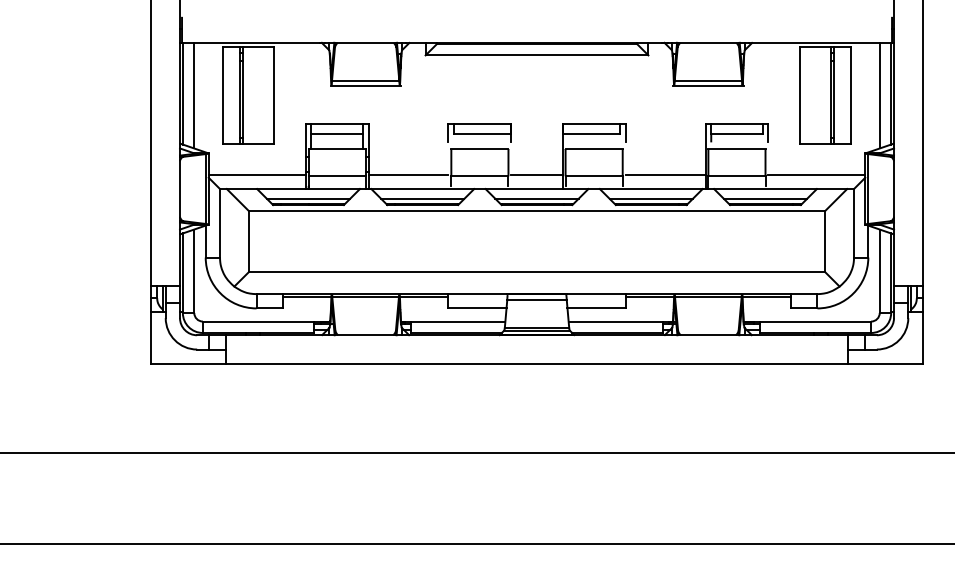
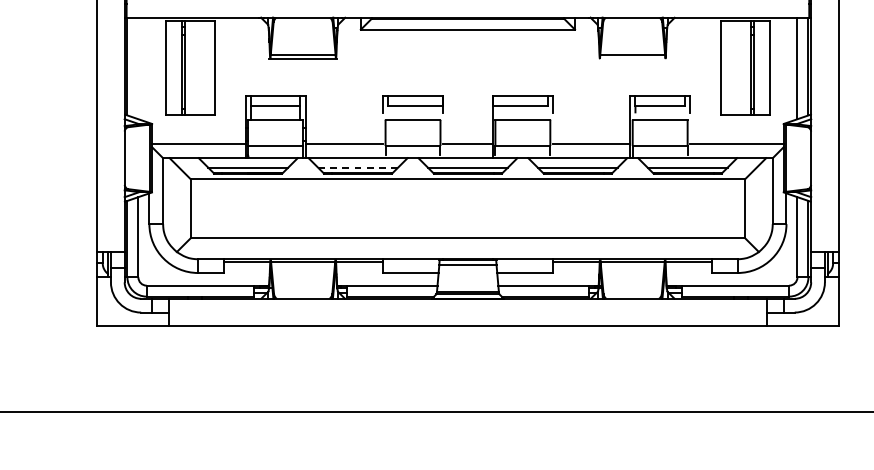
line: (708, 85) -> (632, 58), removed
line: (194, 95) -> (138, 68), removed
line: (422, 198) -> (357, 167), solid -> dashed

